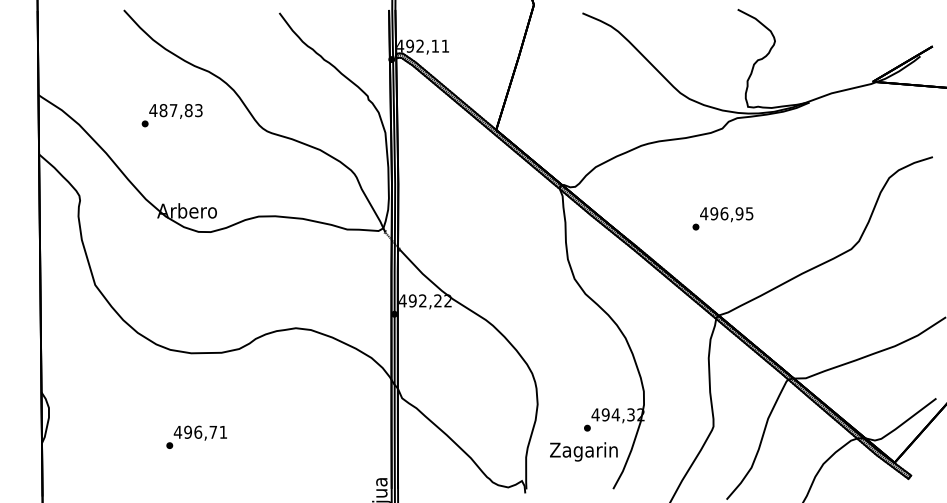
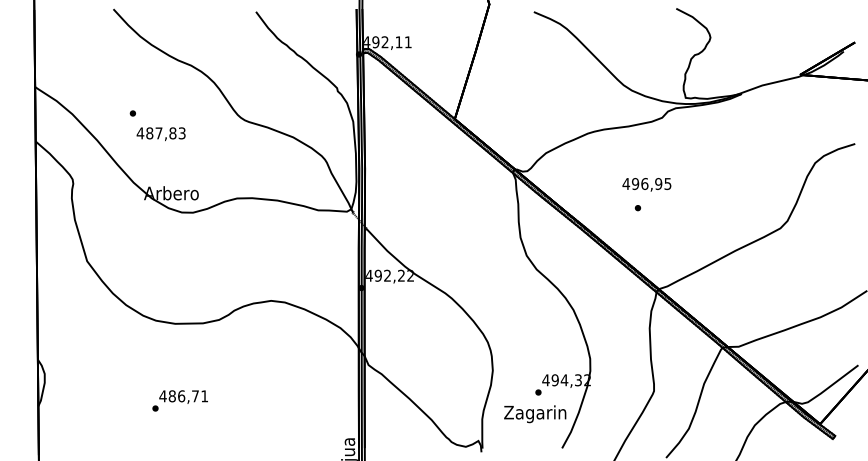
text: (175, 111) -> (160, 134), moved
text: (726, 214) -> (646, 184), moved
text: (188, 432) -> (172, 396), 496,71 -> 486,71

